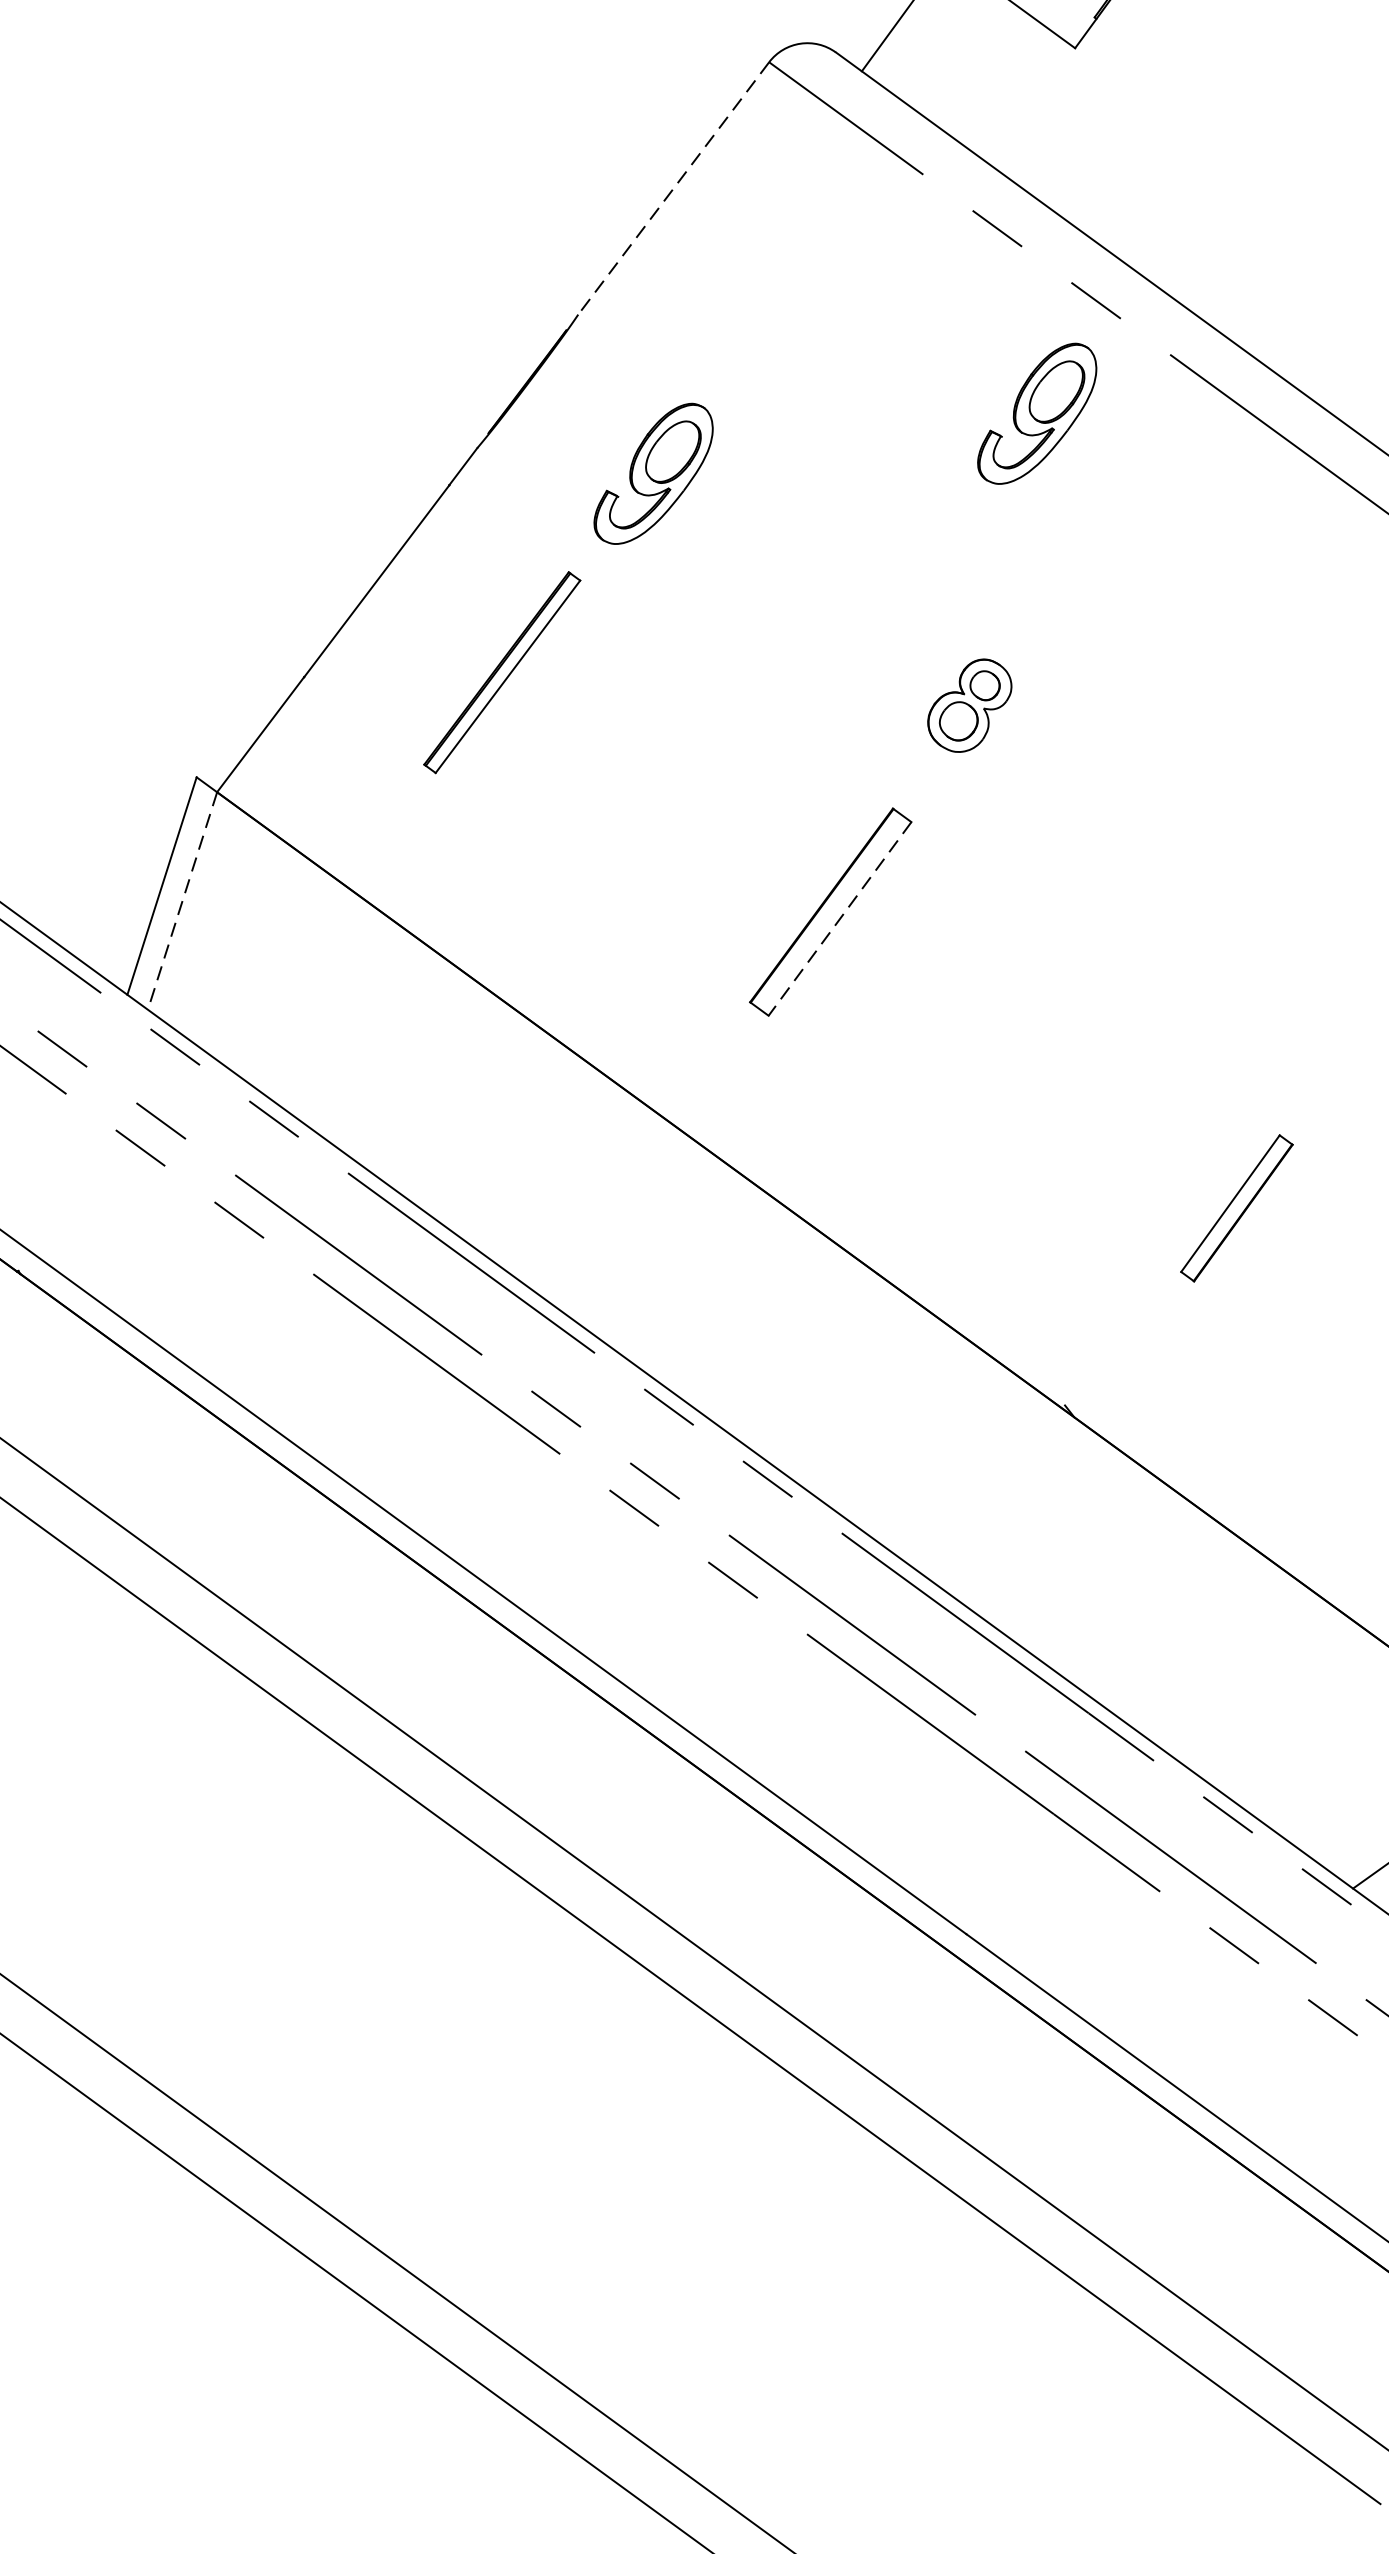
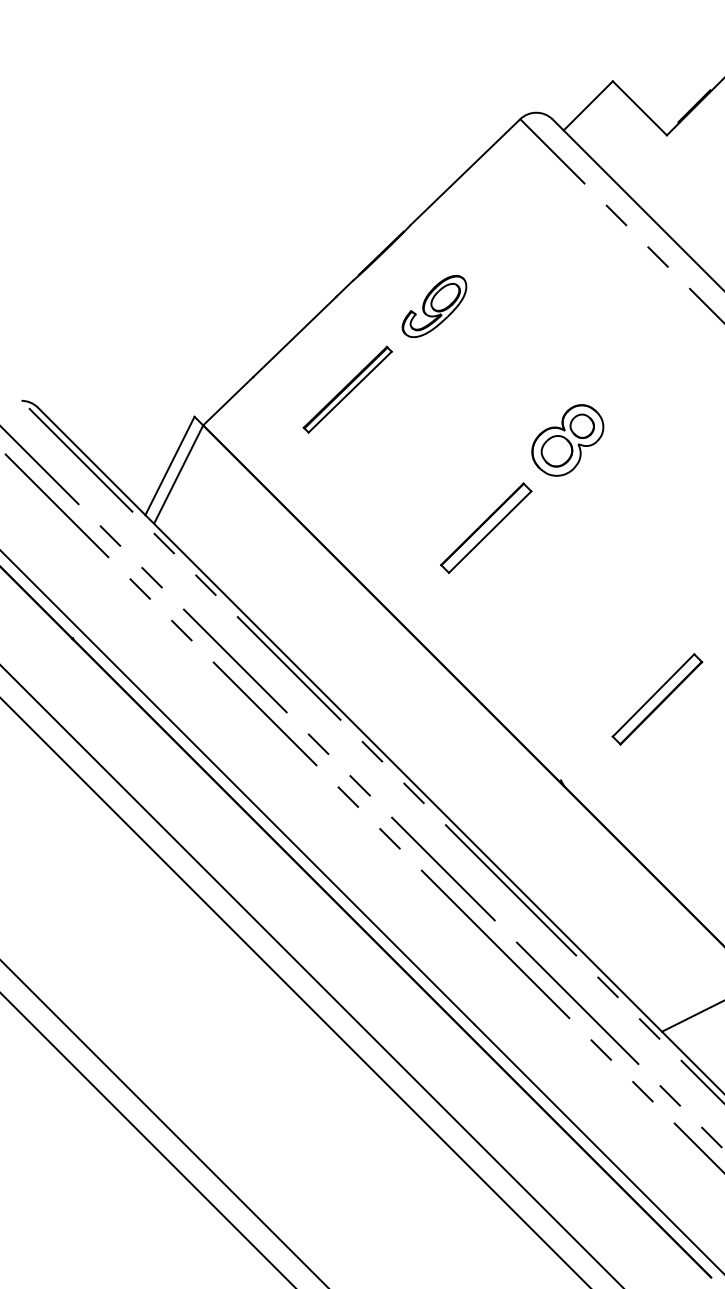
line: (673, 189) -> (465, 172), dashed -> solid
part: (1036, 413) -> (621, 306), removed
part: (969, 706) -> (567, 440), size x1.67
line: (182, 902) -> (178, 475), dashed -> solid
line: (840, 919) -> (490, 532), dashed -> solid
part: (1237, 1208) -> (657, 699), size x1.43

